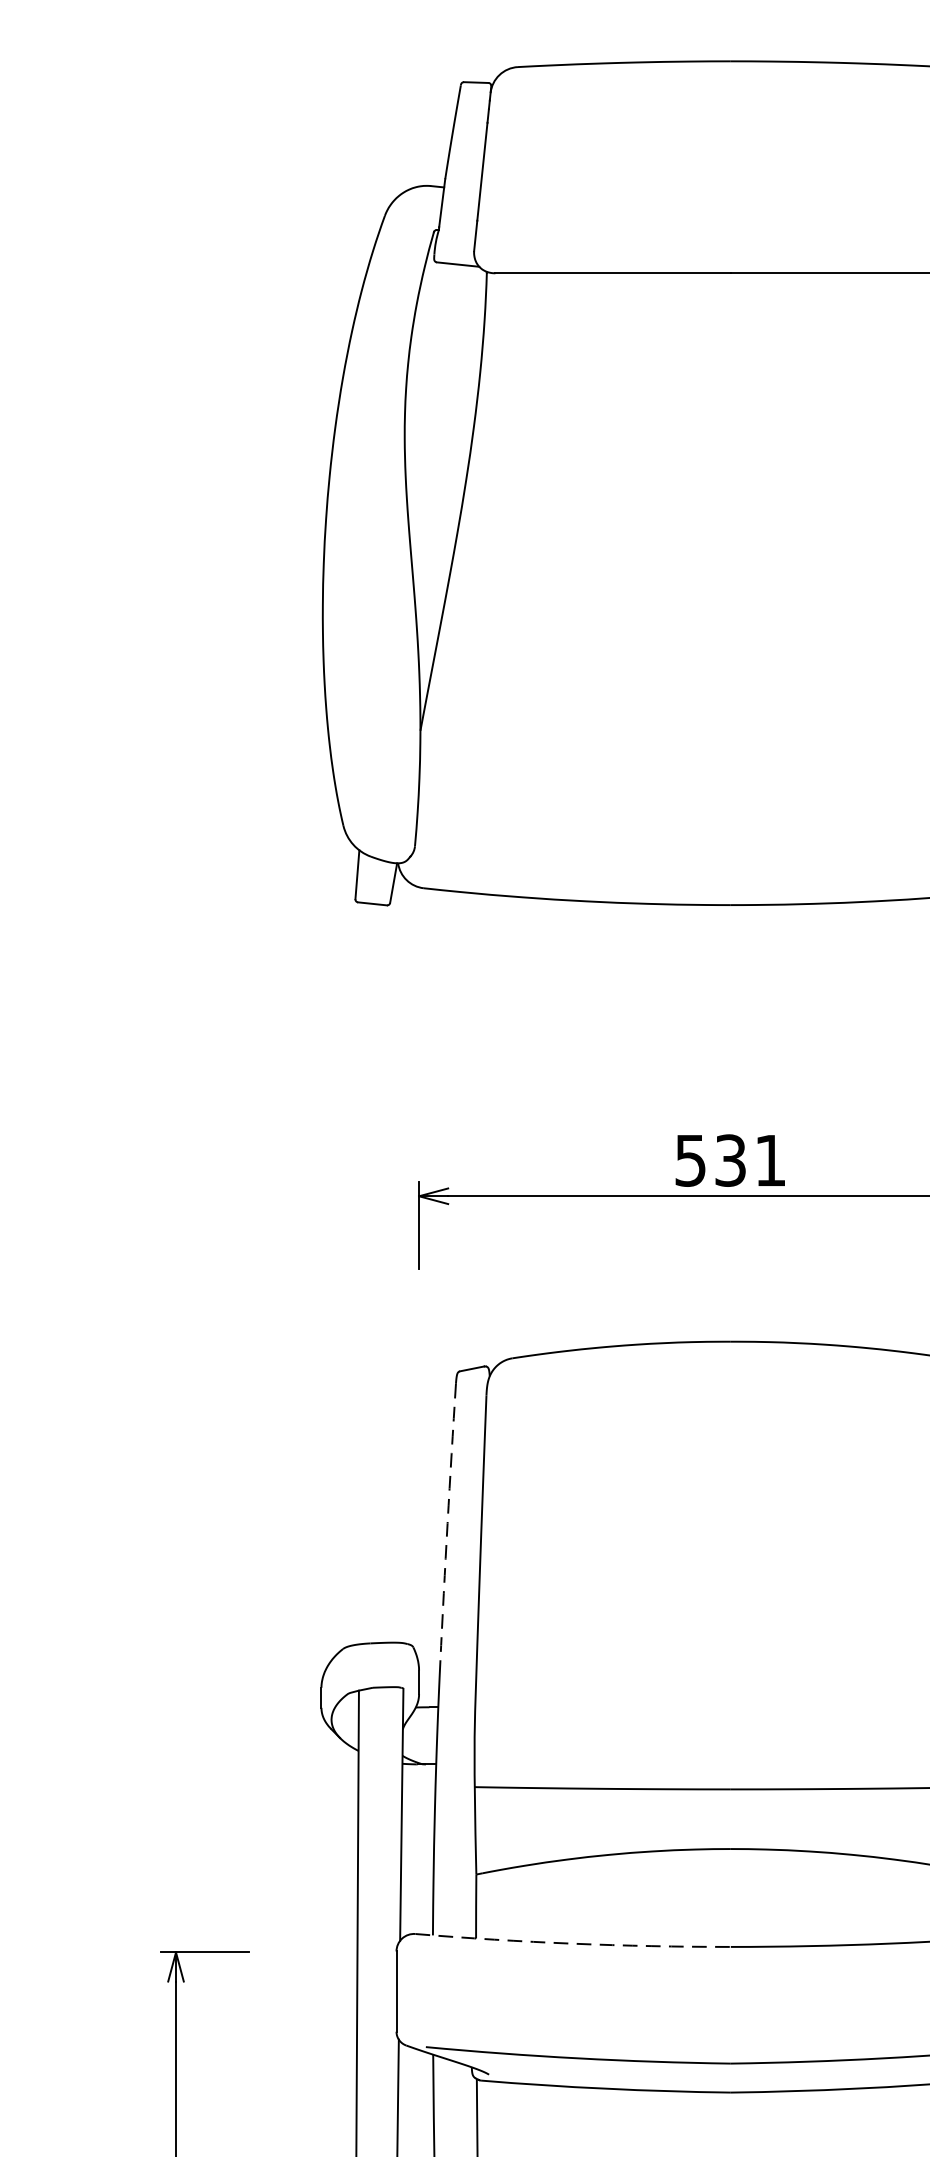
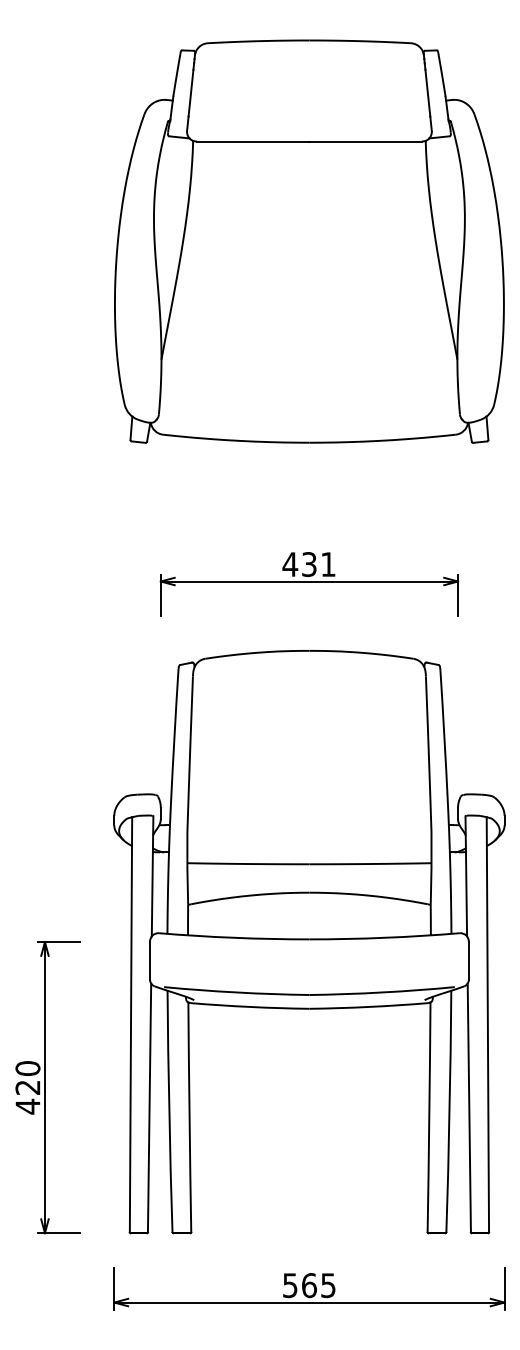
text: (691, 1160) -> (290, 564), 531 -> 431
arc: (447, 1523) -> (174, 737), dashed -> solid
arc: (573, 1942) -> (234, 937), dashed -> solid

